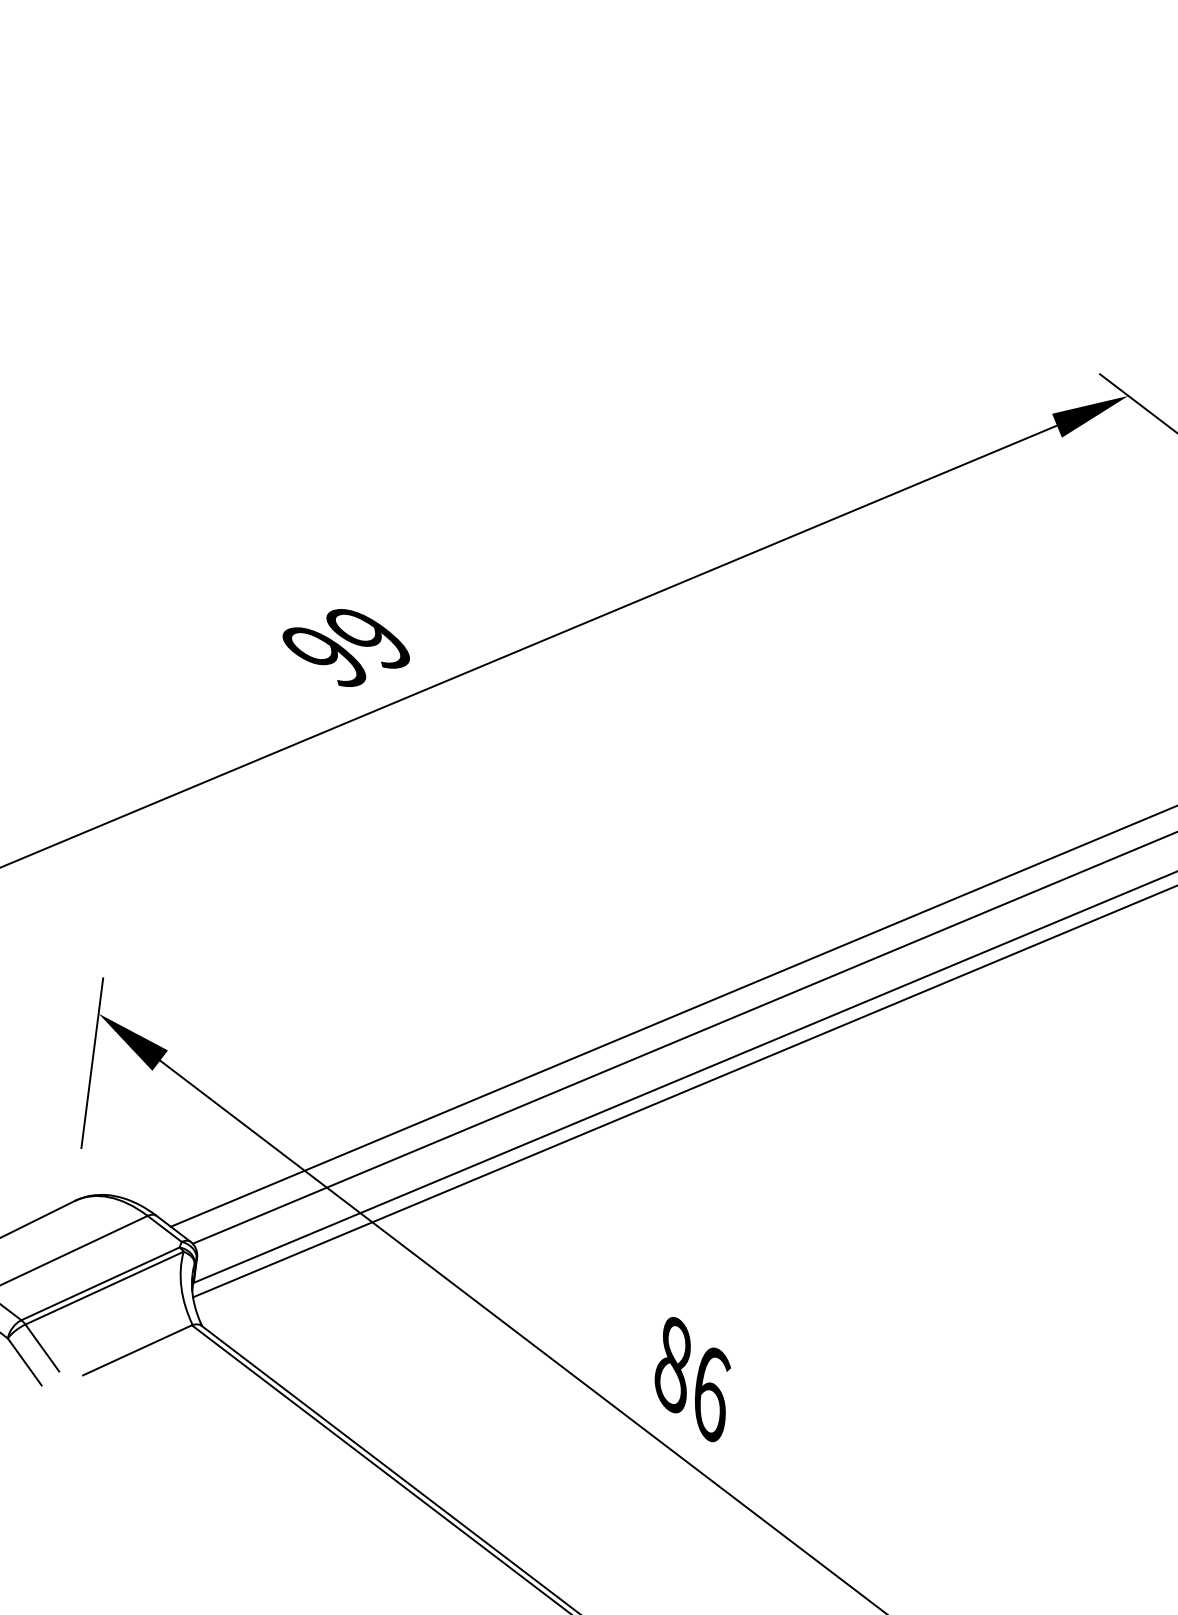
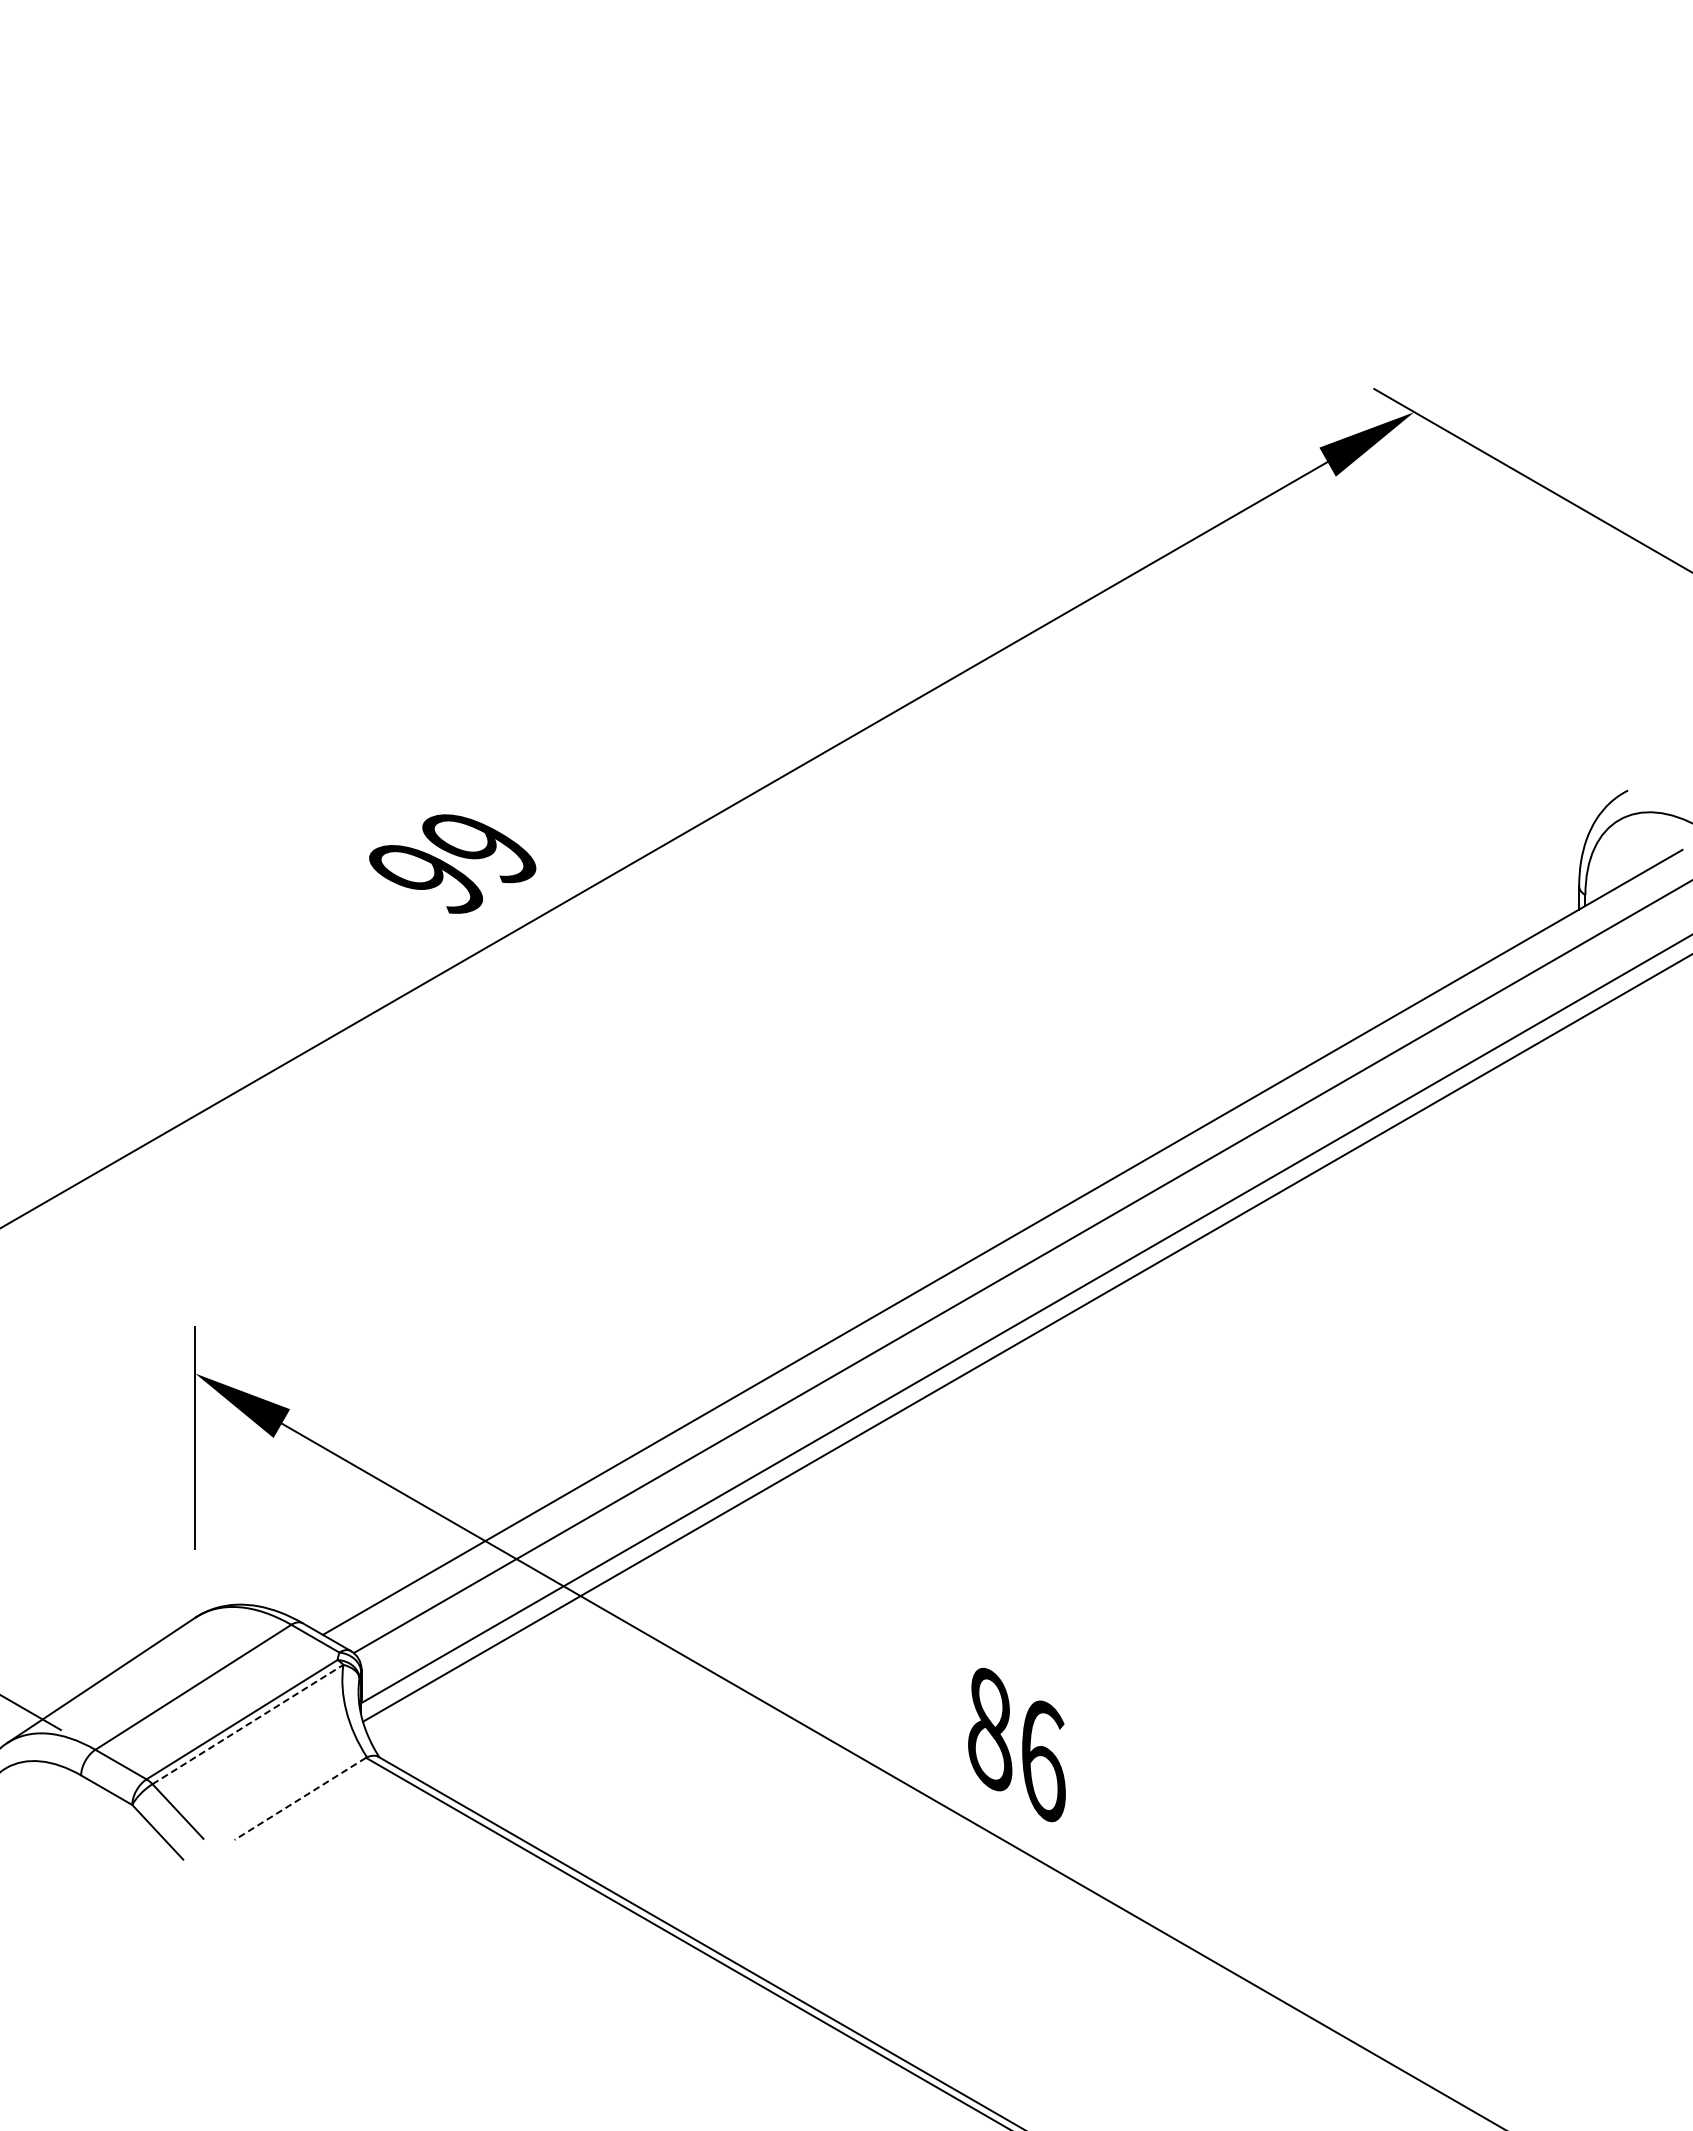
line: (104, 1288) -> (247, 1724), solid -> dashed
line: (136, 1350) -> (299, 1799), solid -> dashed

